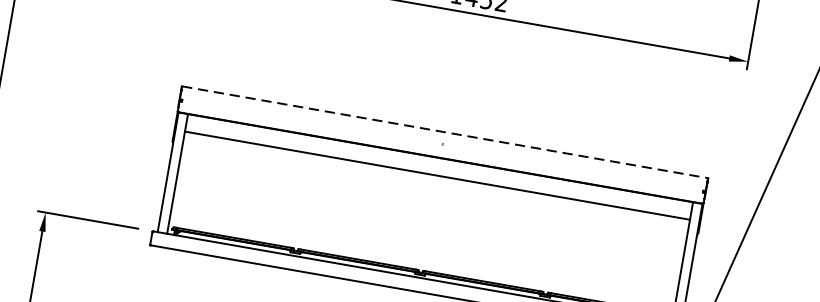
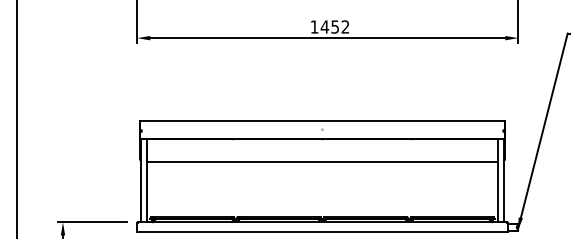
line: (446, 132) -> (323, 121), dashed -> solid
line: (437, 175) -> (322, 162), moved

